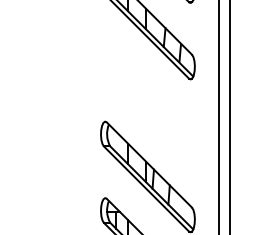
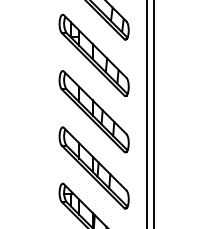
part: (147, 100) -> (93, 111), added

